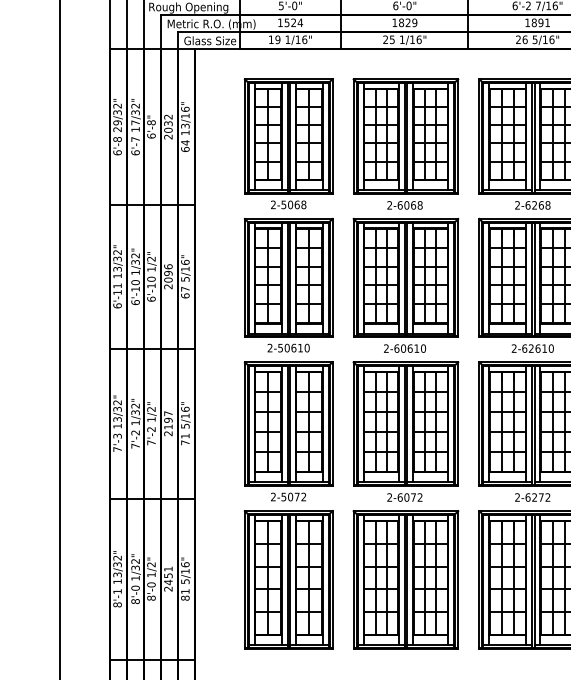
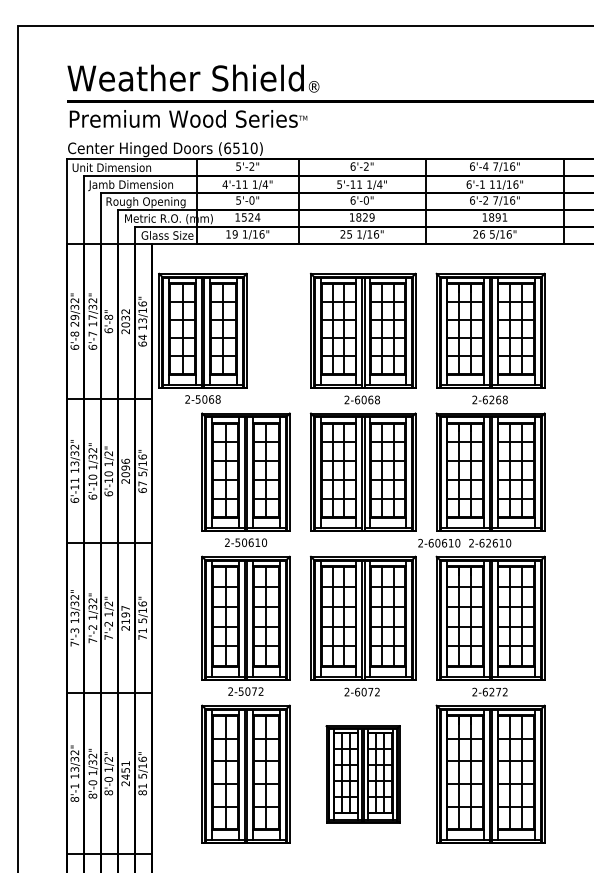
part: (288, 142) -> (202, 337), moved
text: (405, 348) -> (439, 543), moved
part: (405, 578) -> (362, 773), size x0.7

